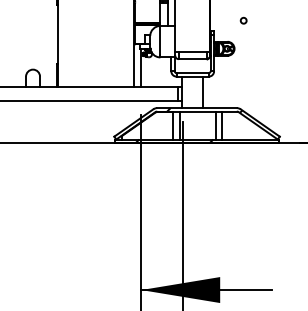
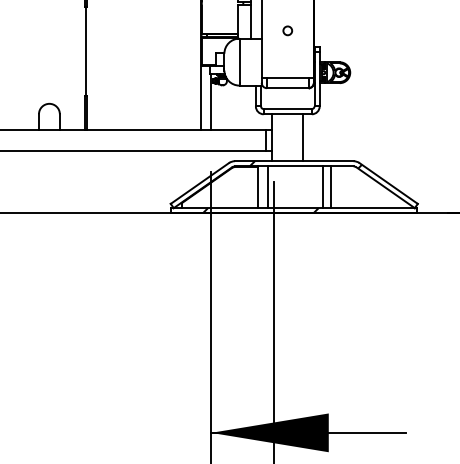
circle: (243, 20) -> (287, 30), moved

